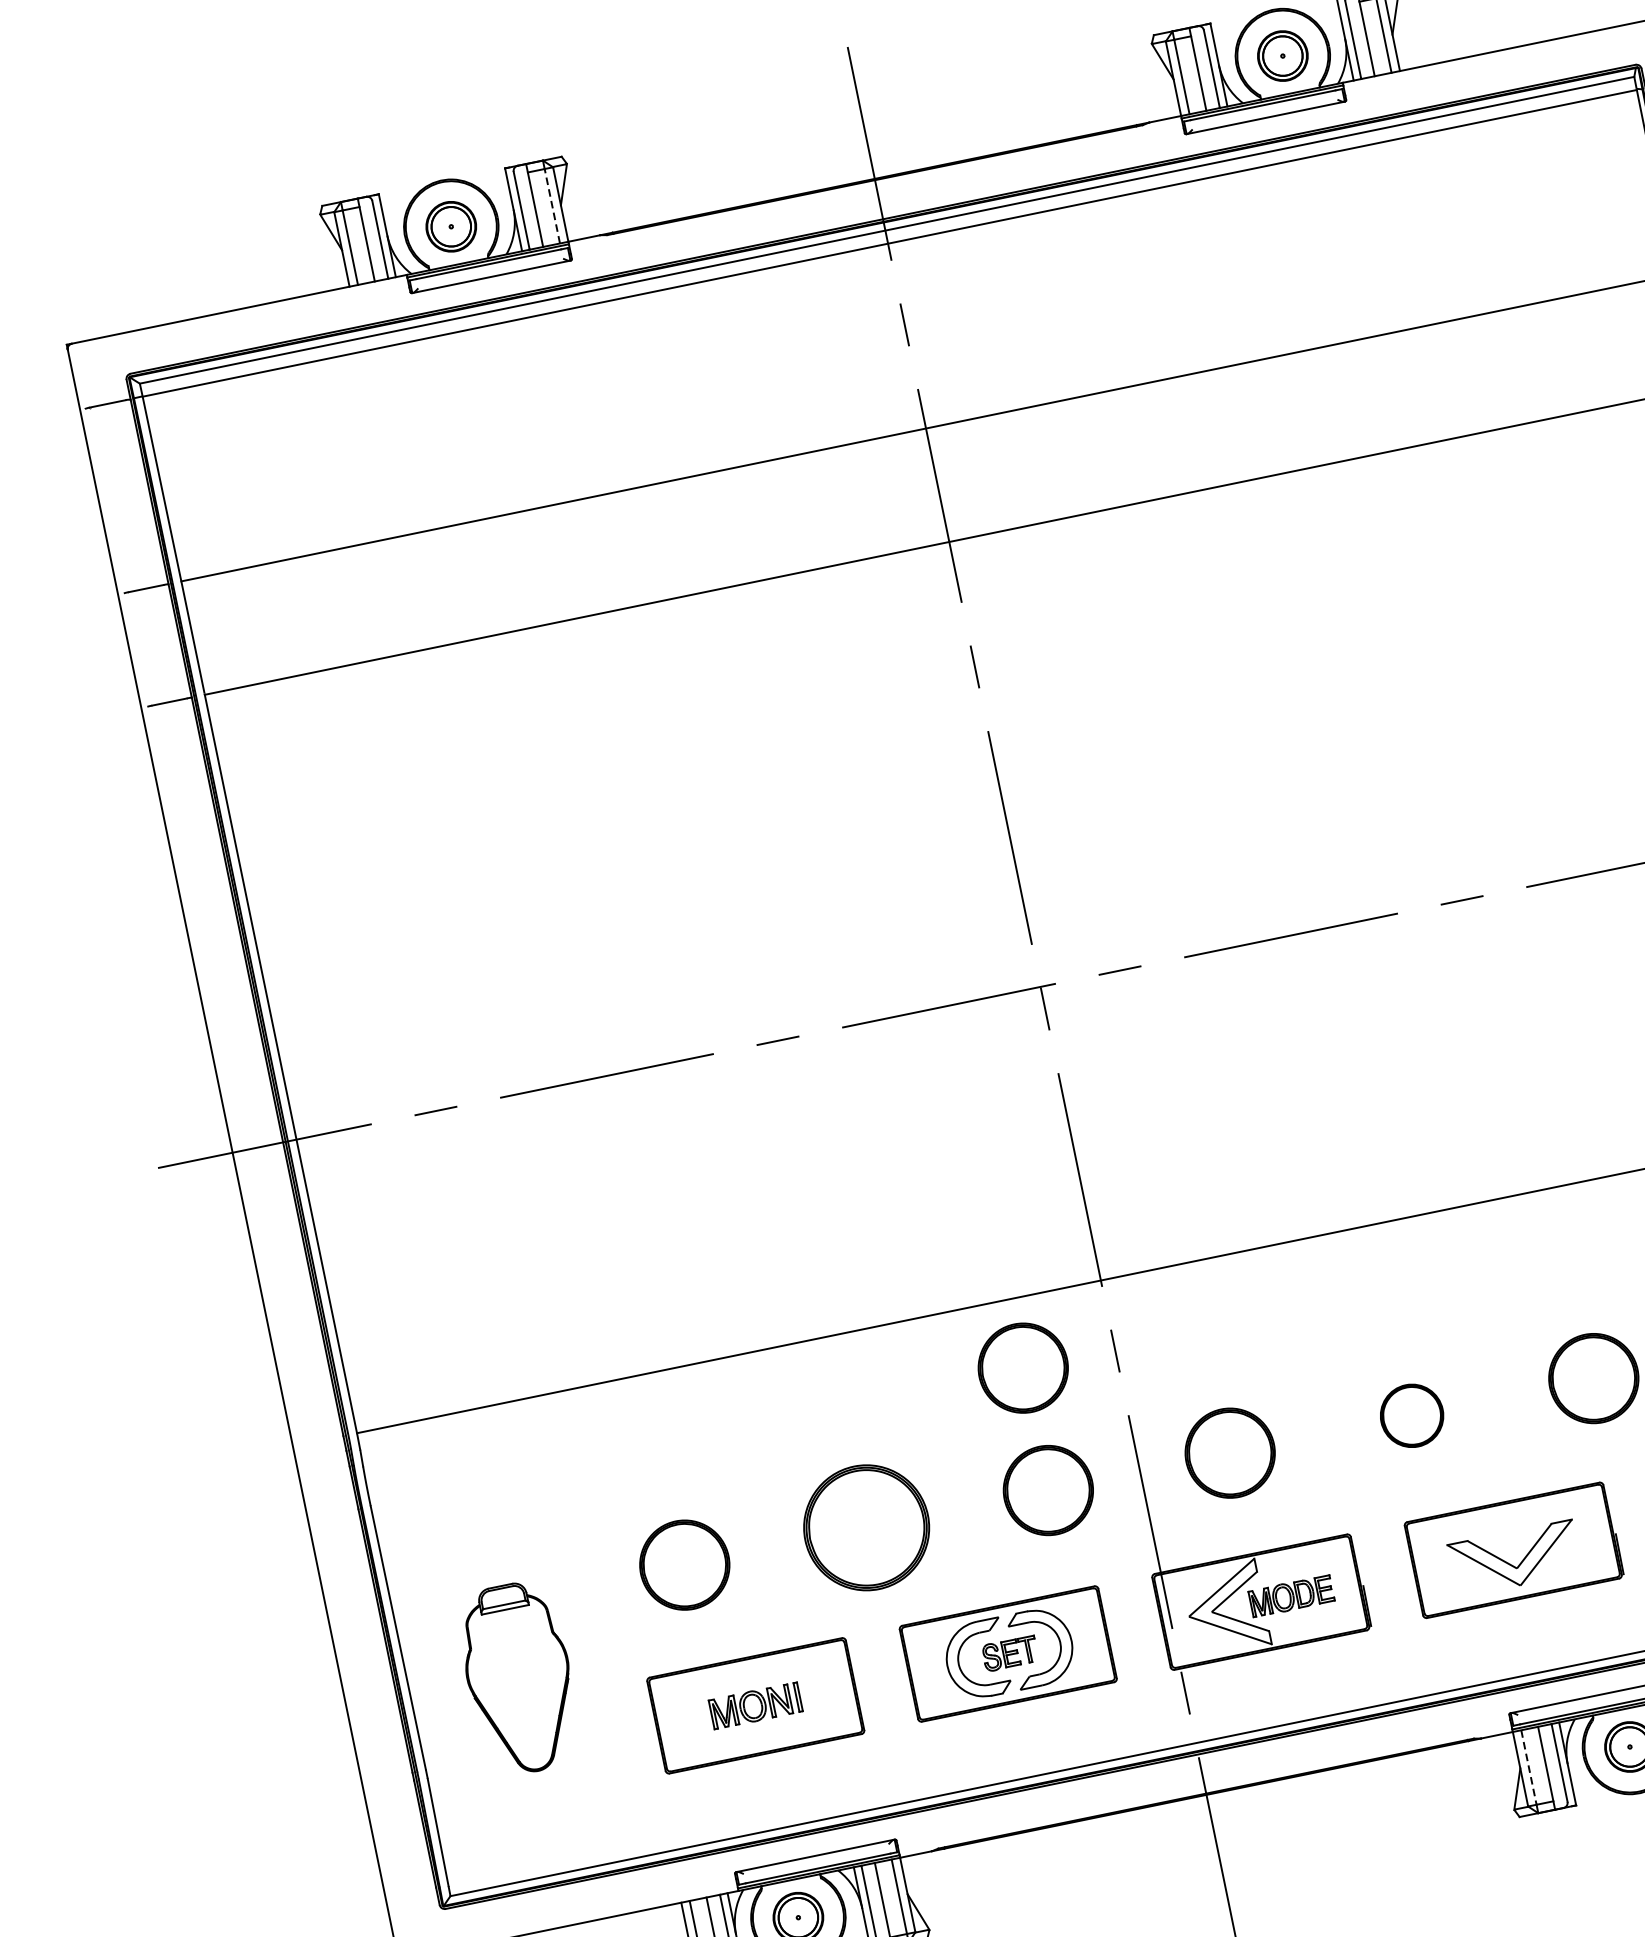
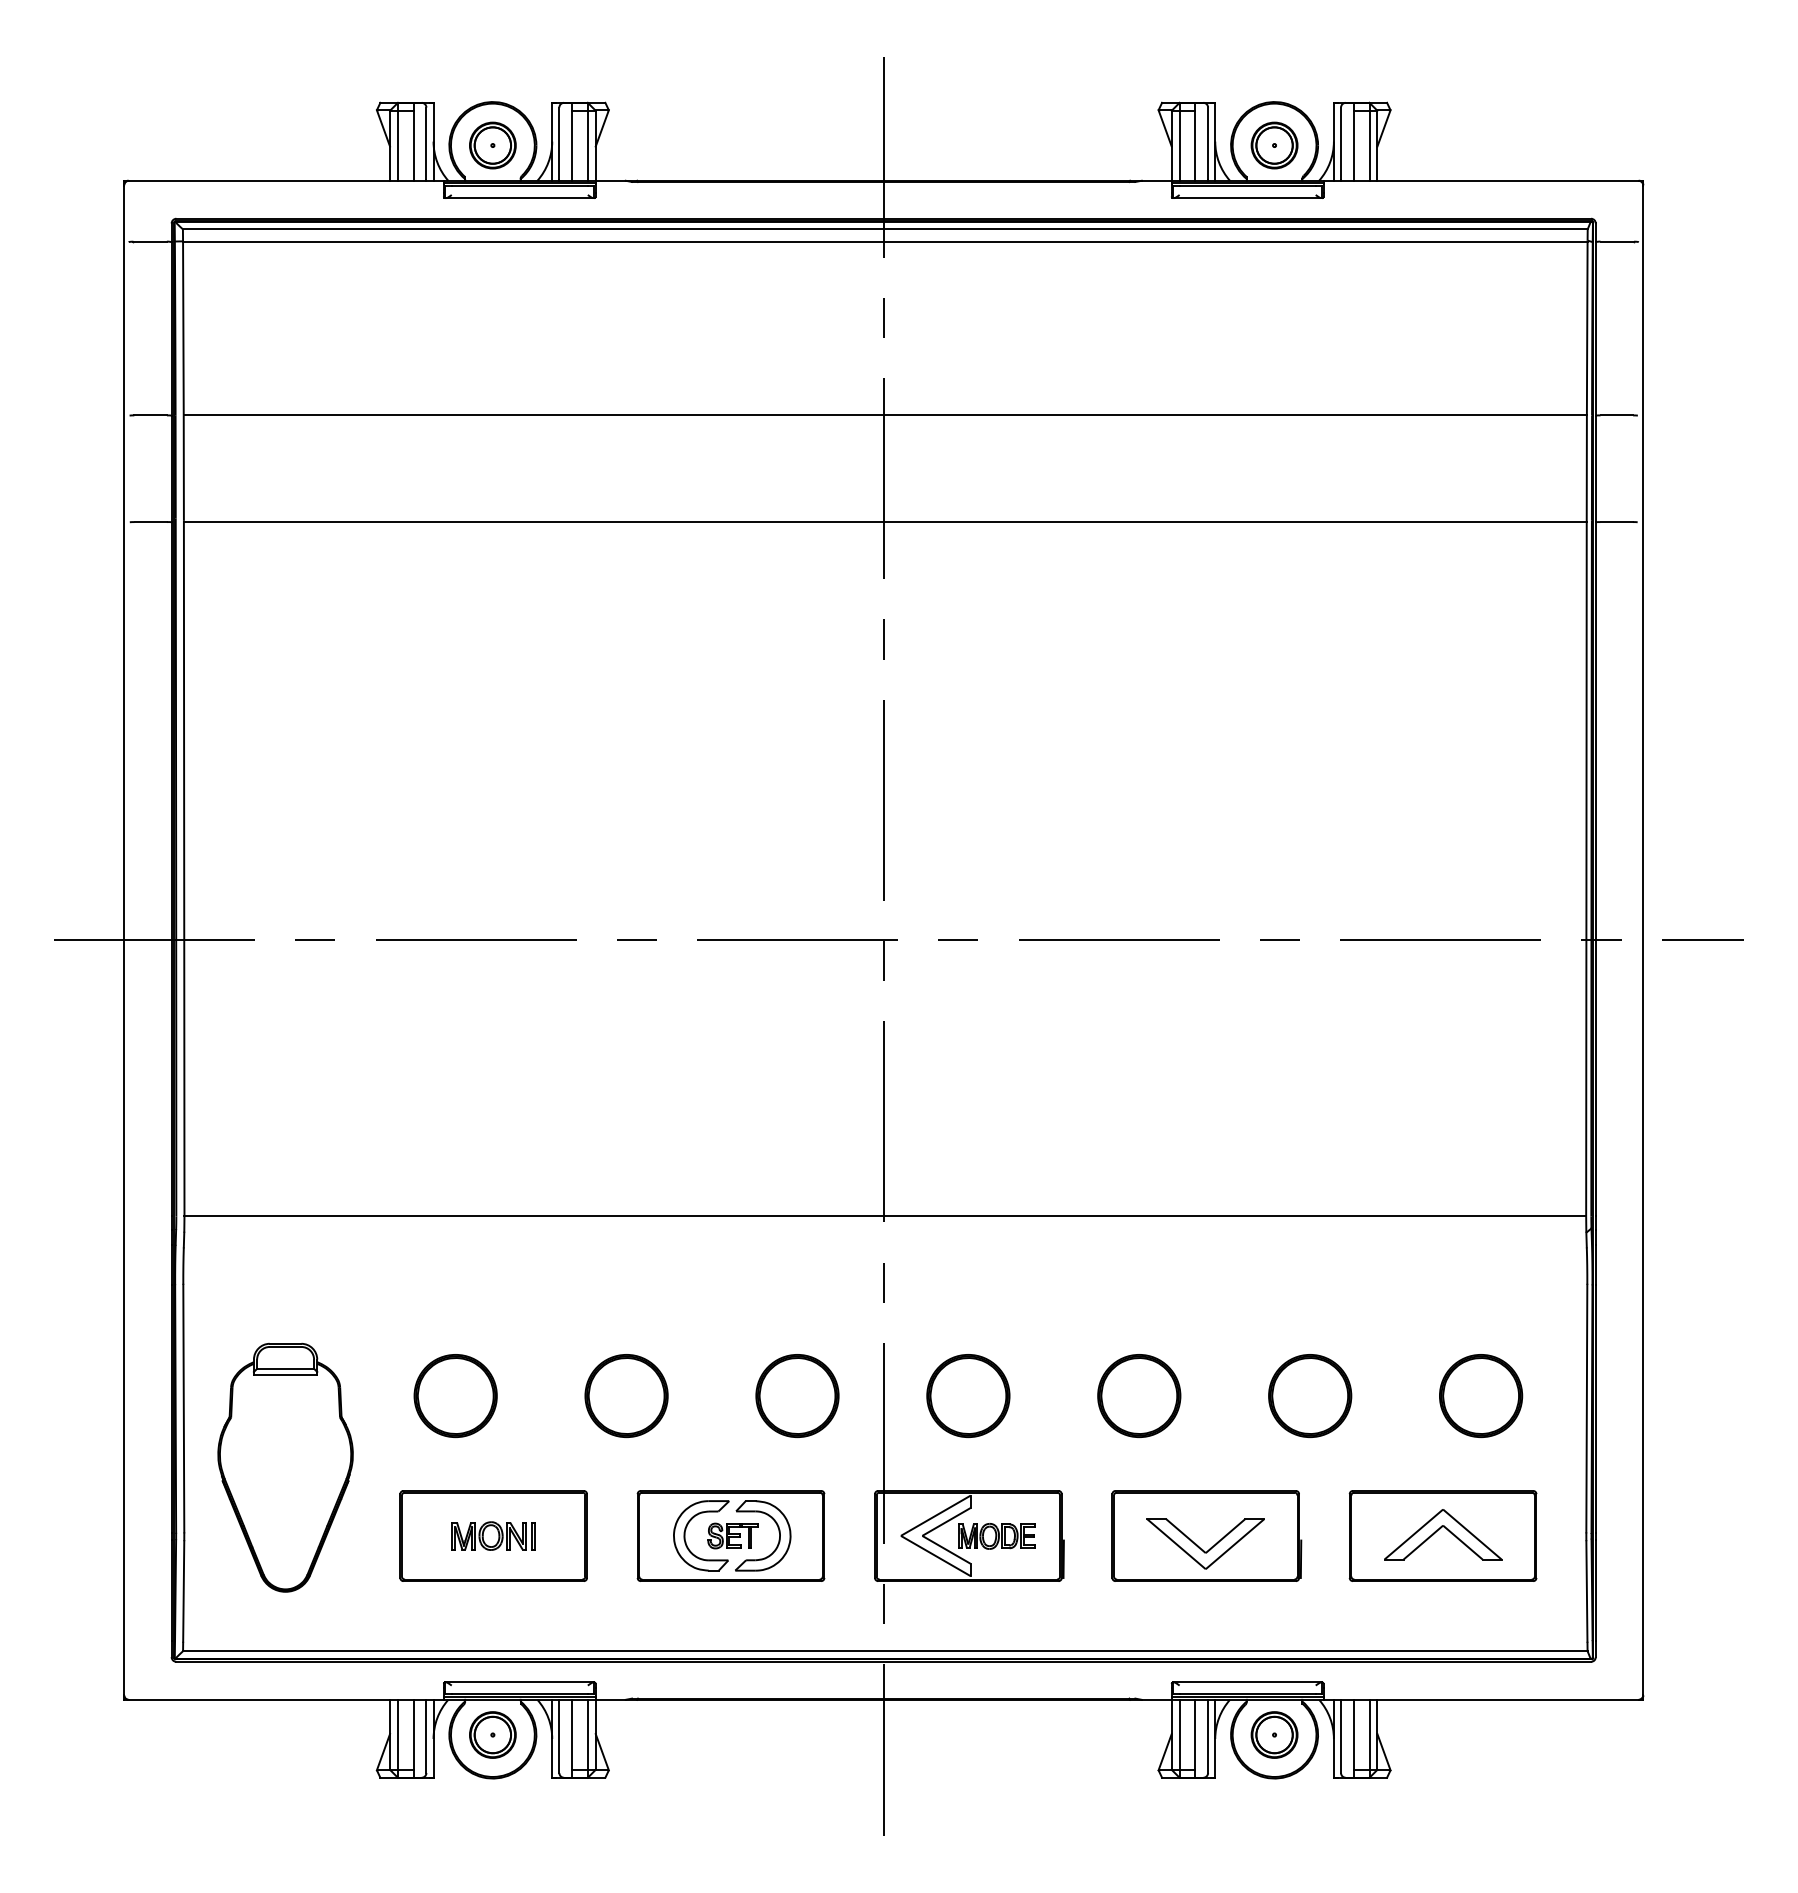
line: (551, 206) -> (587, 145), dashed -> solid
part: (1023, 1367) -> (797, 1280), removed
part: (1412, 1415) -> (1139, 1395), size x1.43
part: (866, 1527) -> (626, 1395), size x0.71
part: (519, 1678) -> (285, 1467), size x1.43
line: (1528, 1768) -> (1179, 1735), dashed -> solid

